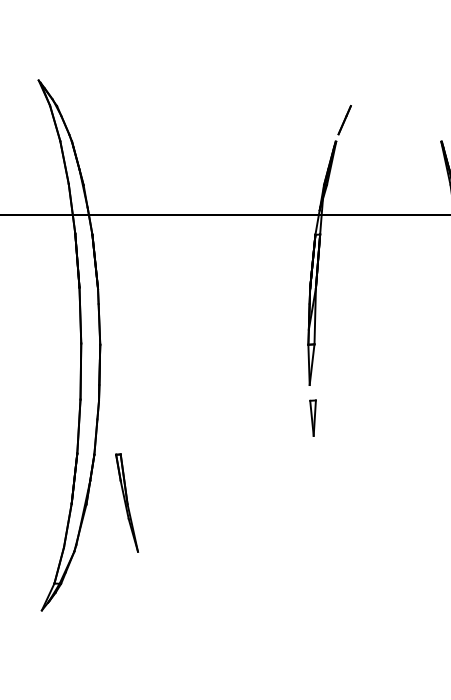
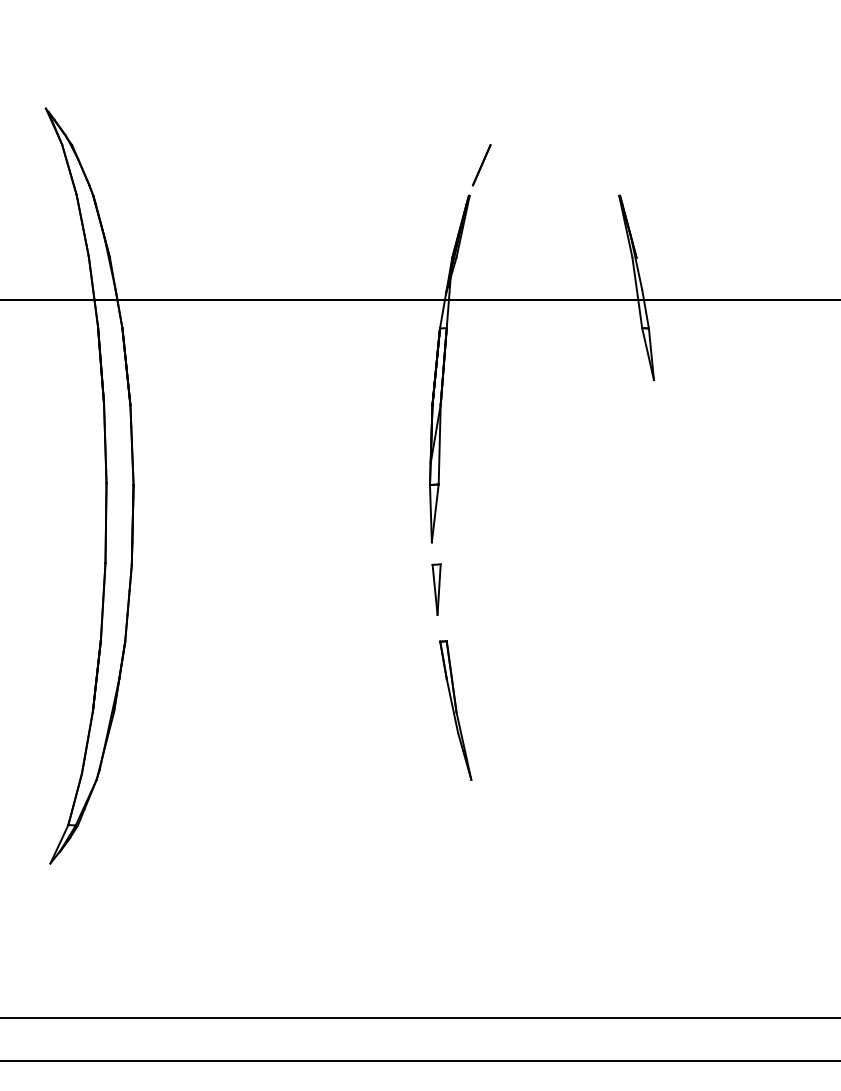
part: (126, 503) -> (455, 710), moved

